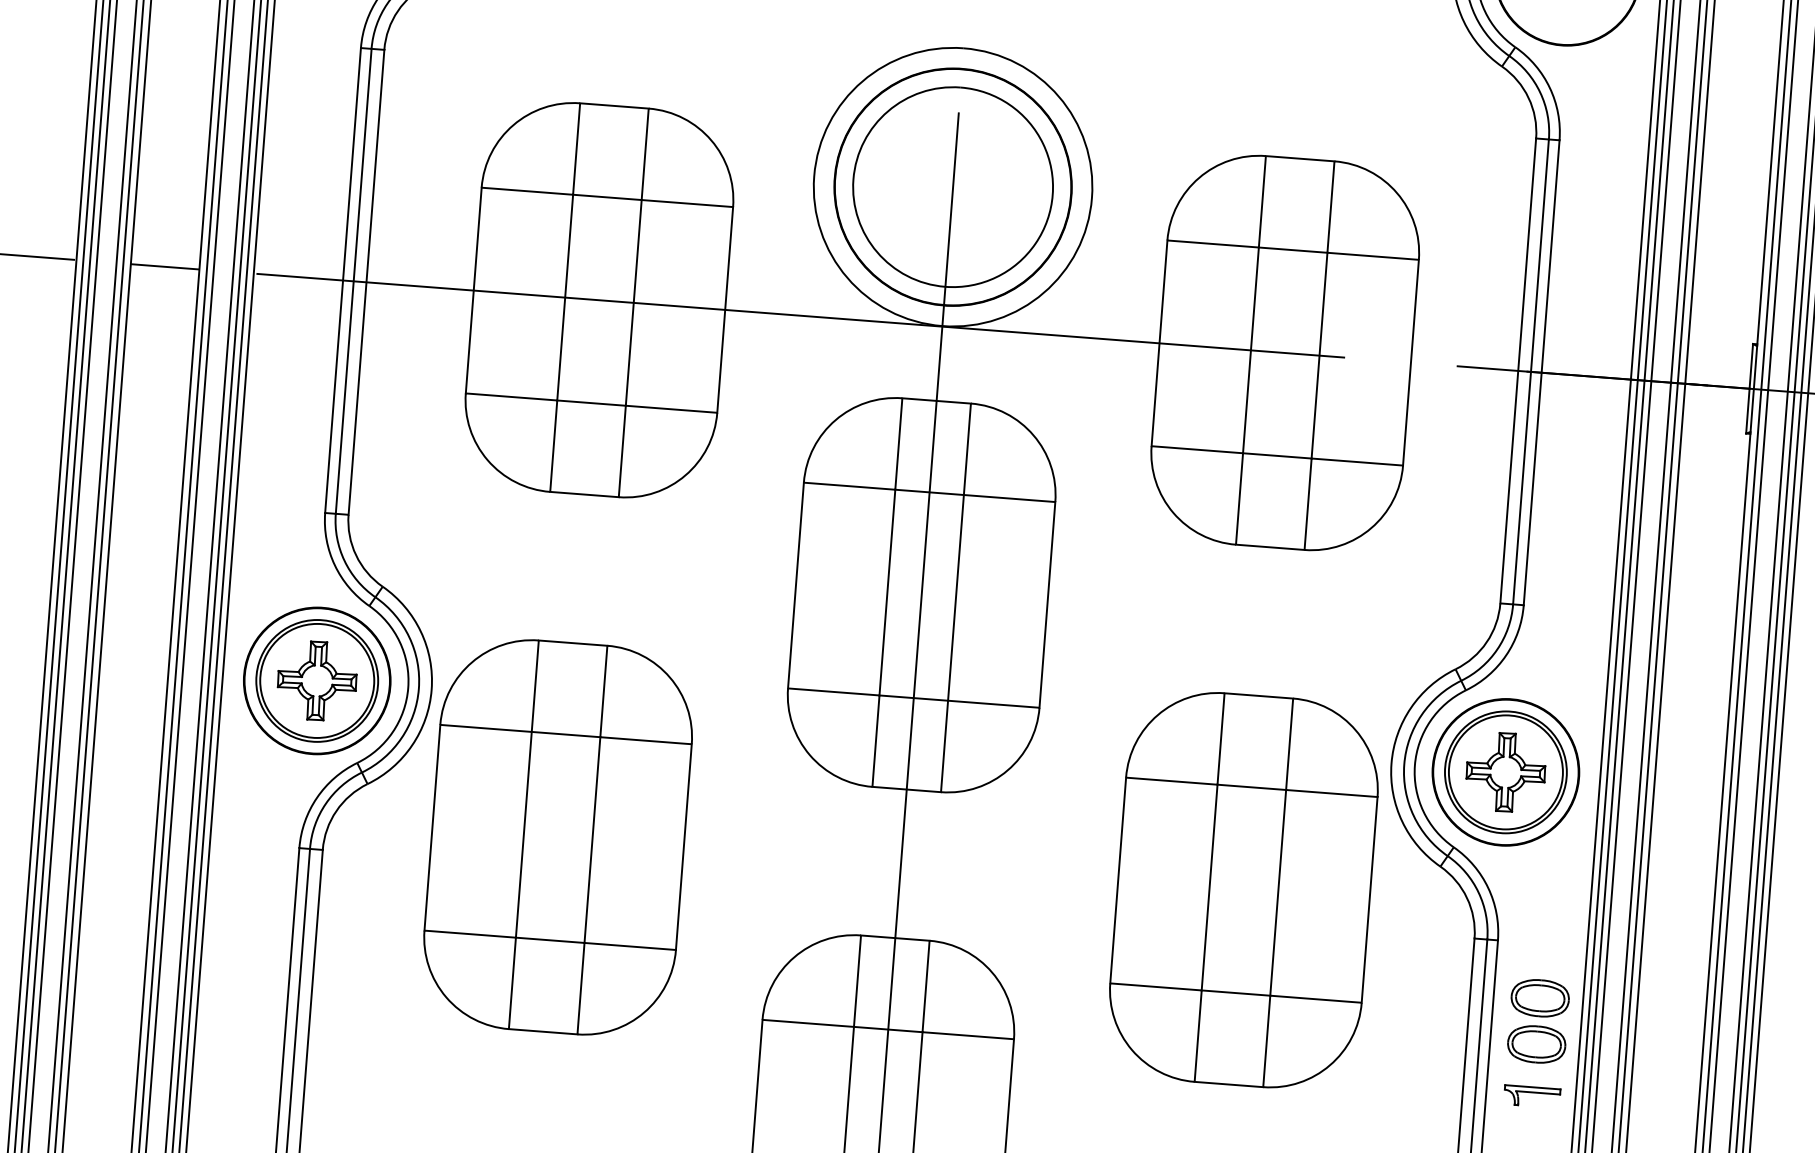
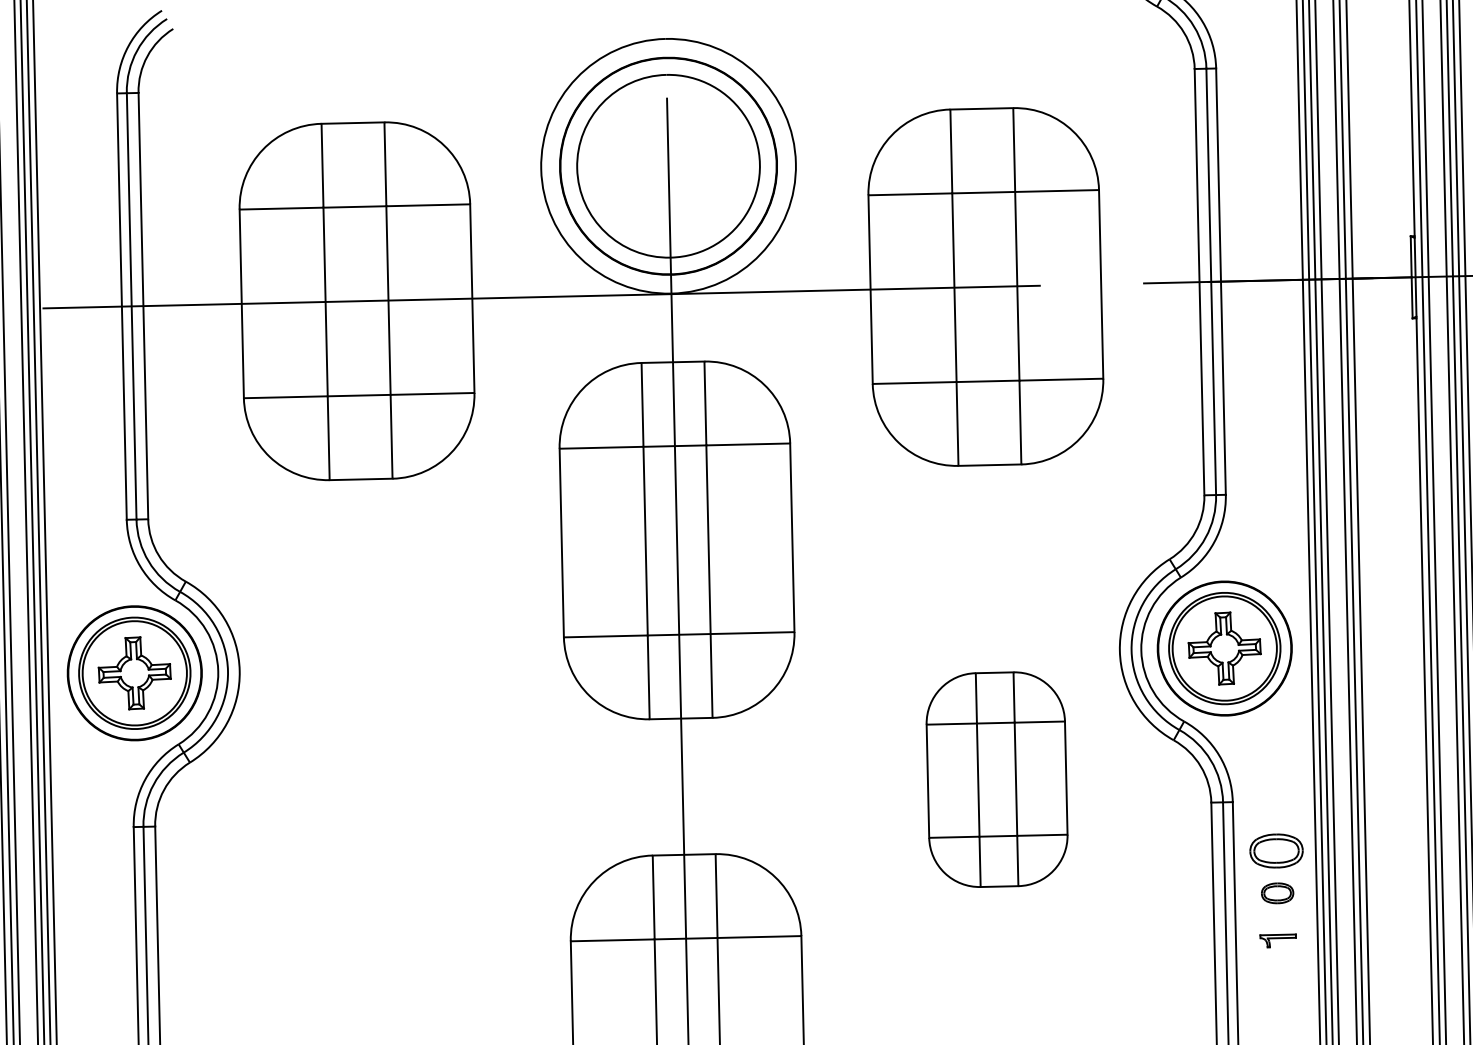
part: (557, 837) -> (367, 793), removed
part: (1243, 890) -> (996, 779), size x0.6
part: (1536, 1044) -> (1277, 893), size x0.6
part: (1532, 1095) -> (1278, 940), size x0.7

